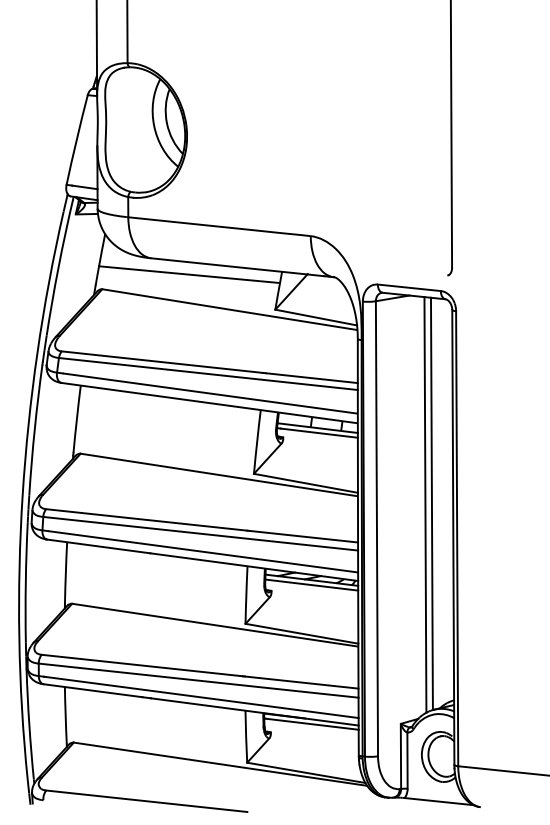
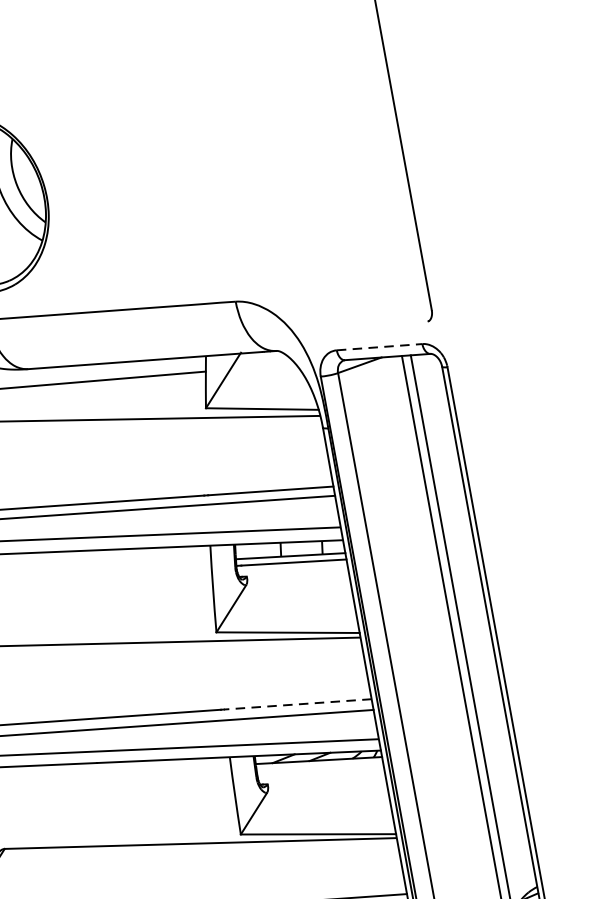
line: (409, 287) -> (379, 346), solid -> dashed
line: (303, 536) -> (297, 704), solid -> dashed
line: (311, 584) -> (319, 766), removed

